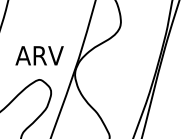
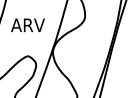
text: (38, 55) -> (27, 25), moved

